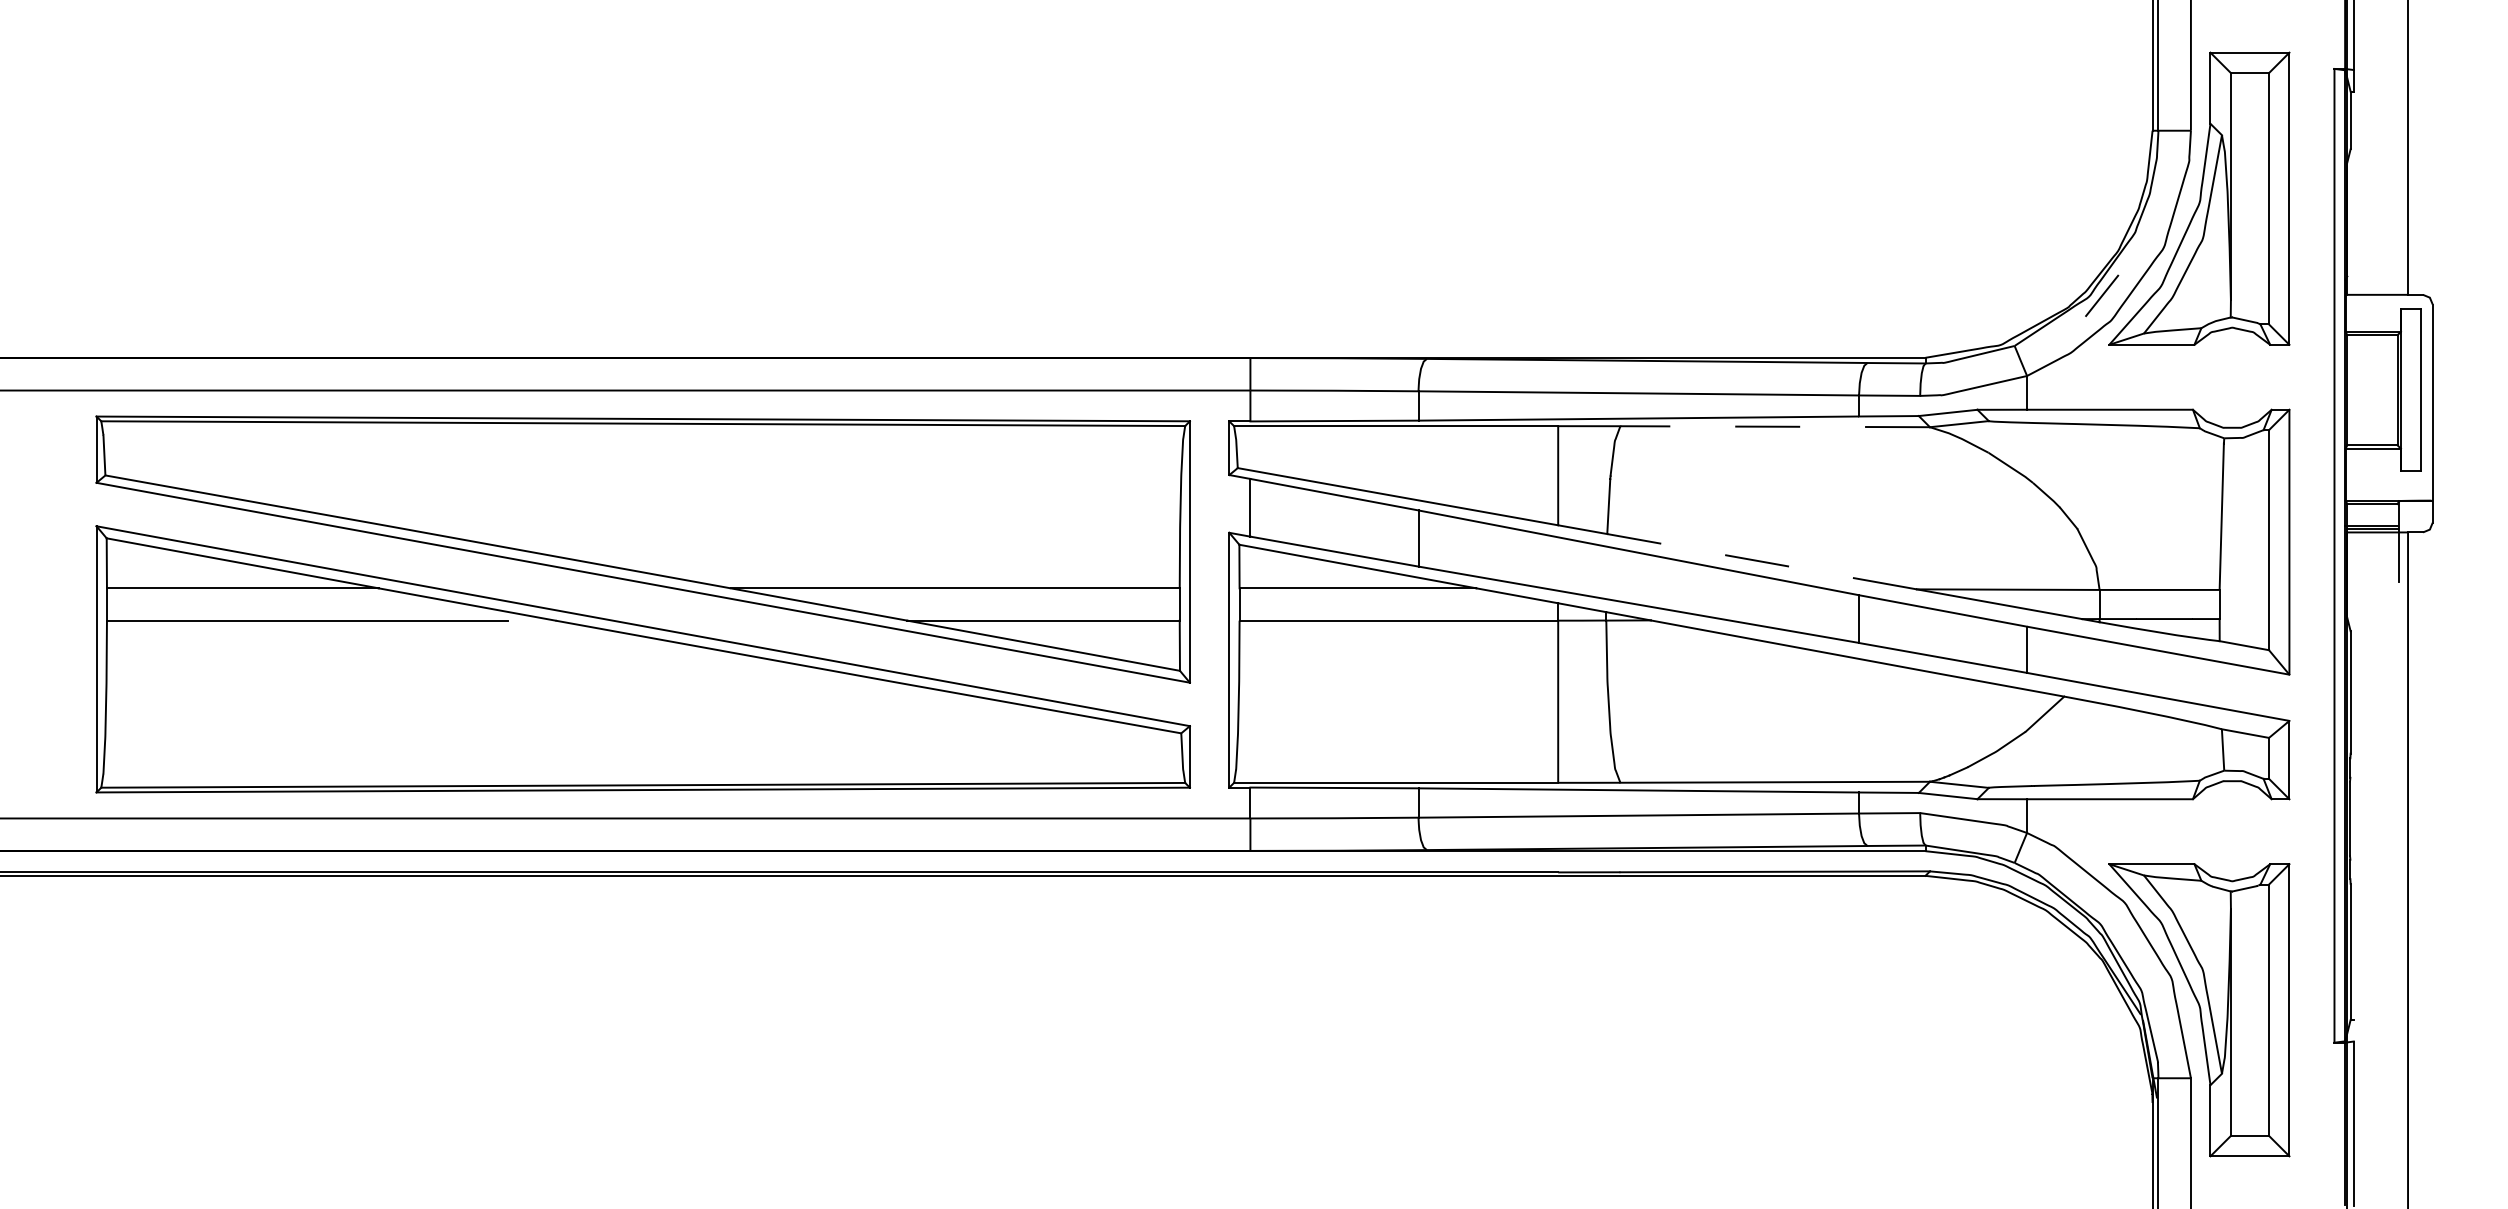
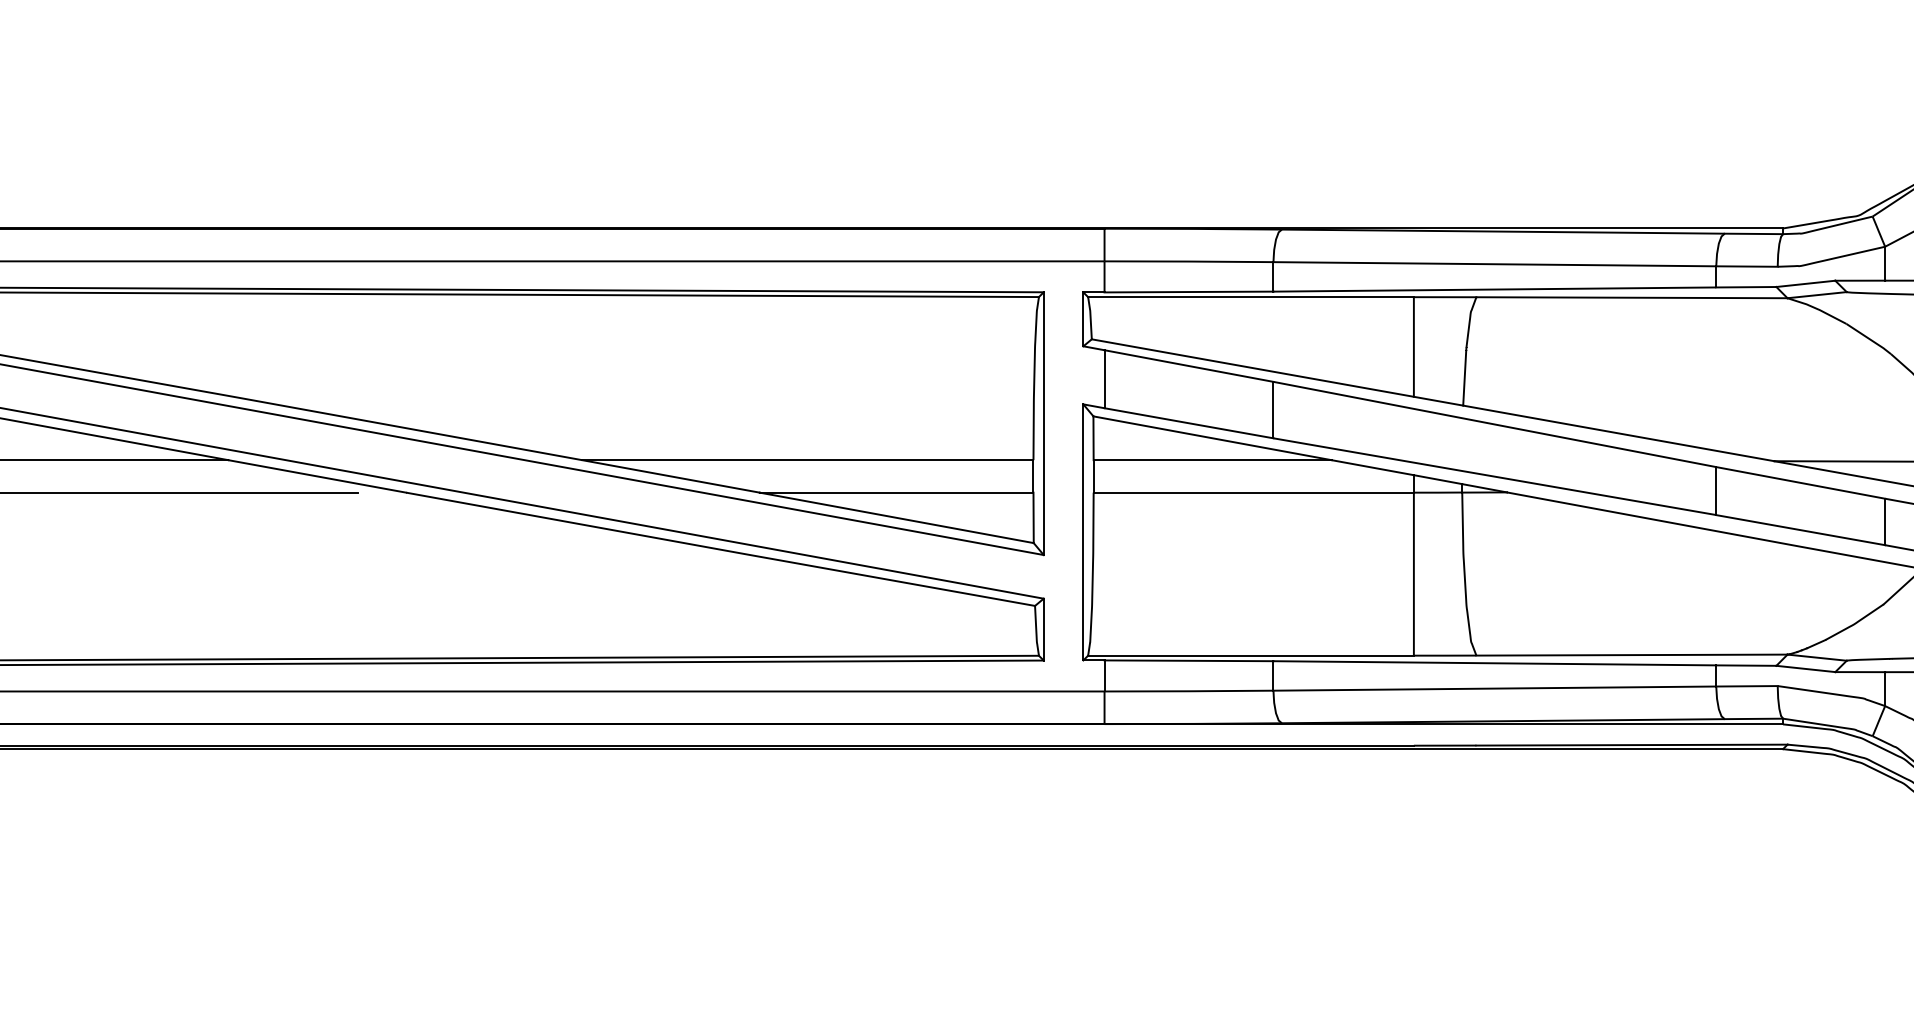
line: (1775, 426) -> (1632, 297), dashed -> solid
line: (1761, 561) -> (1618, 433), dashed -> solid

